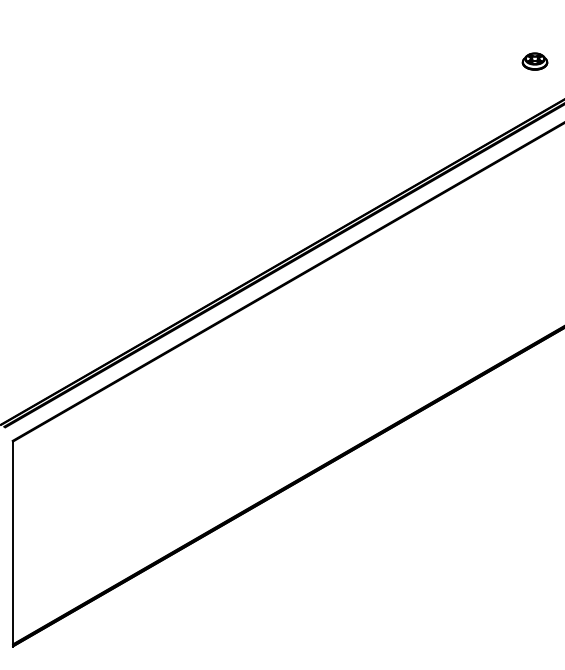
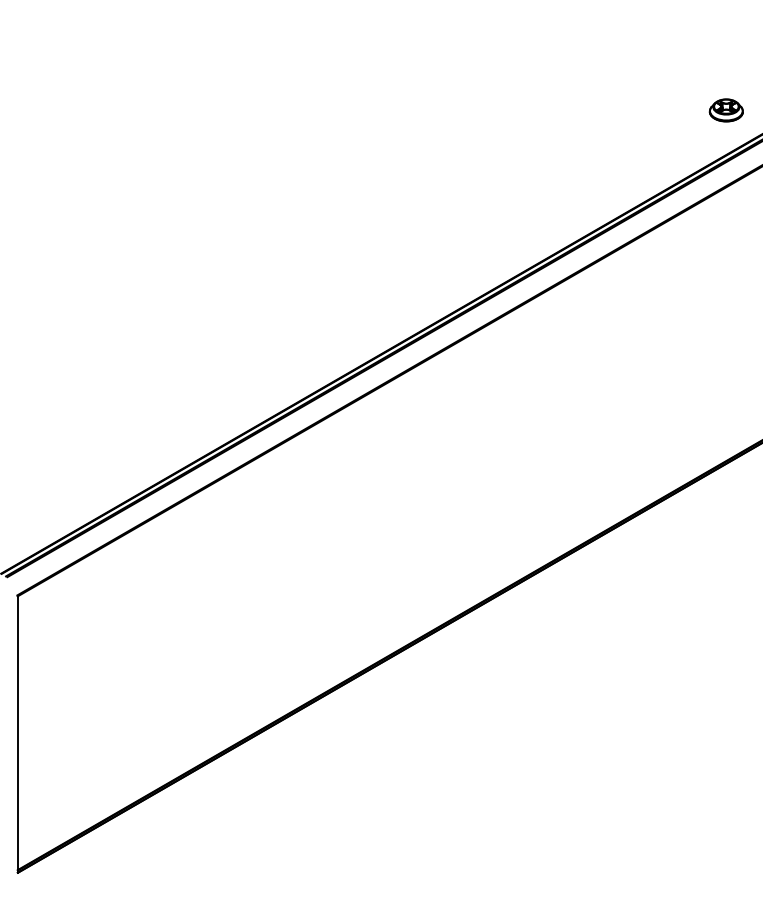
part: (534, 61) -> (725, 110), moved

